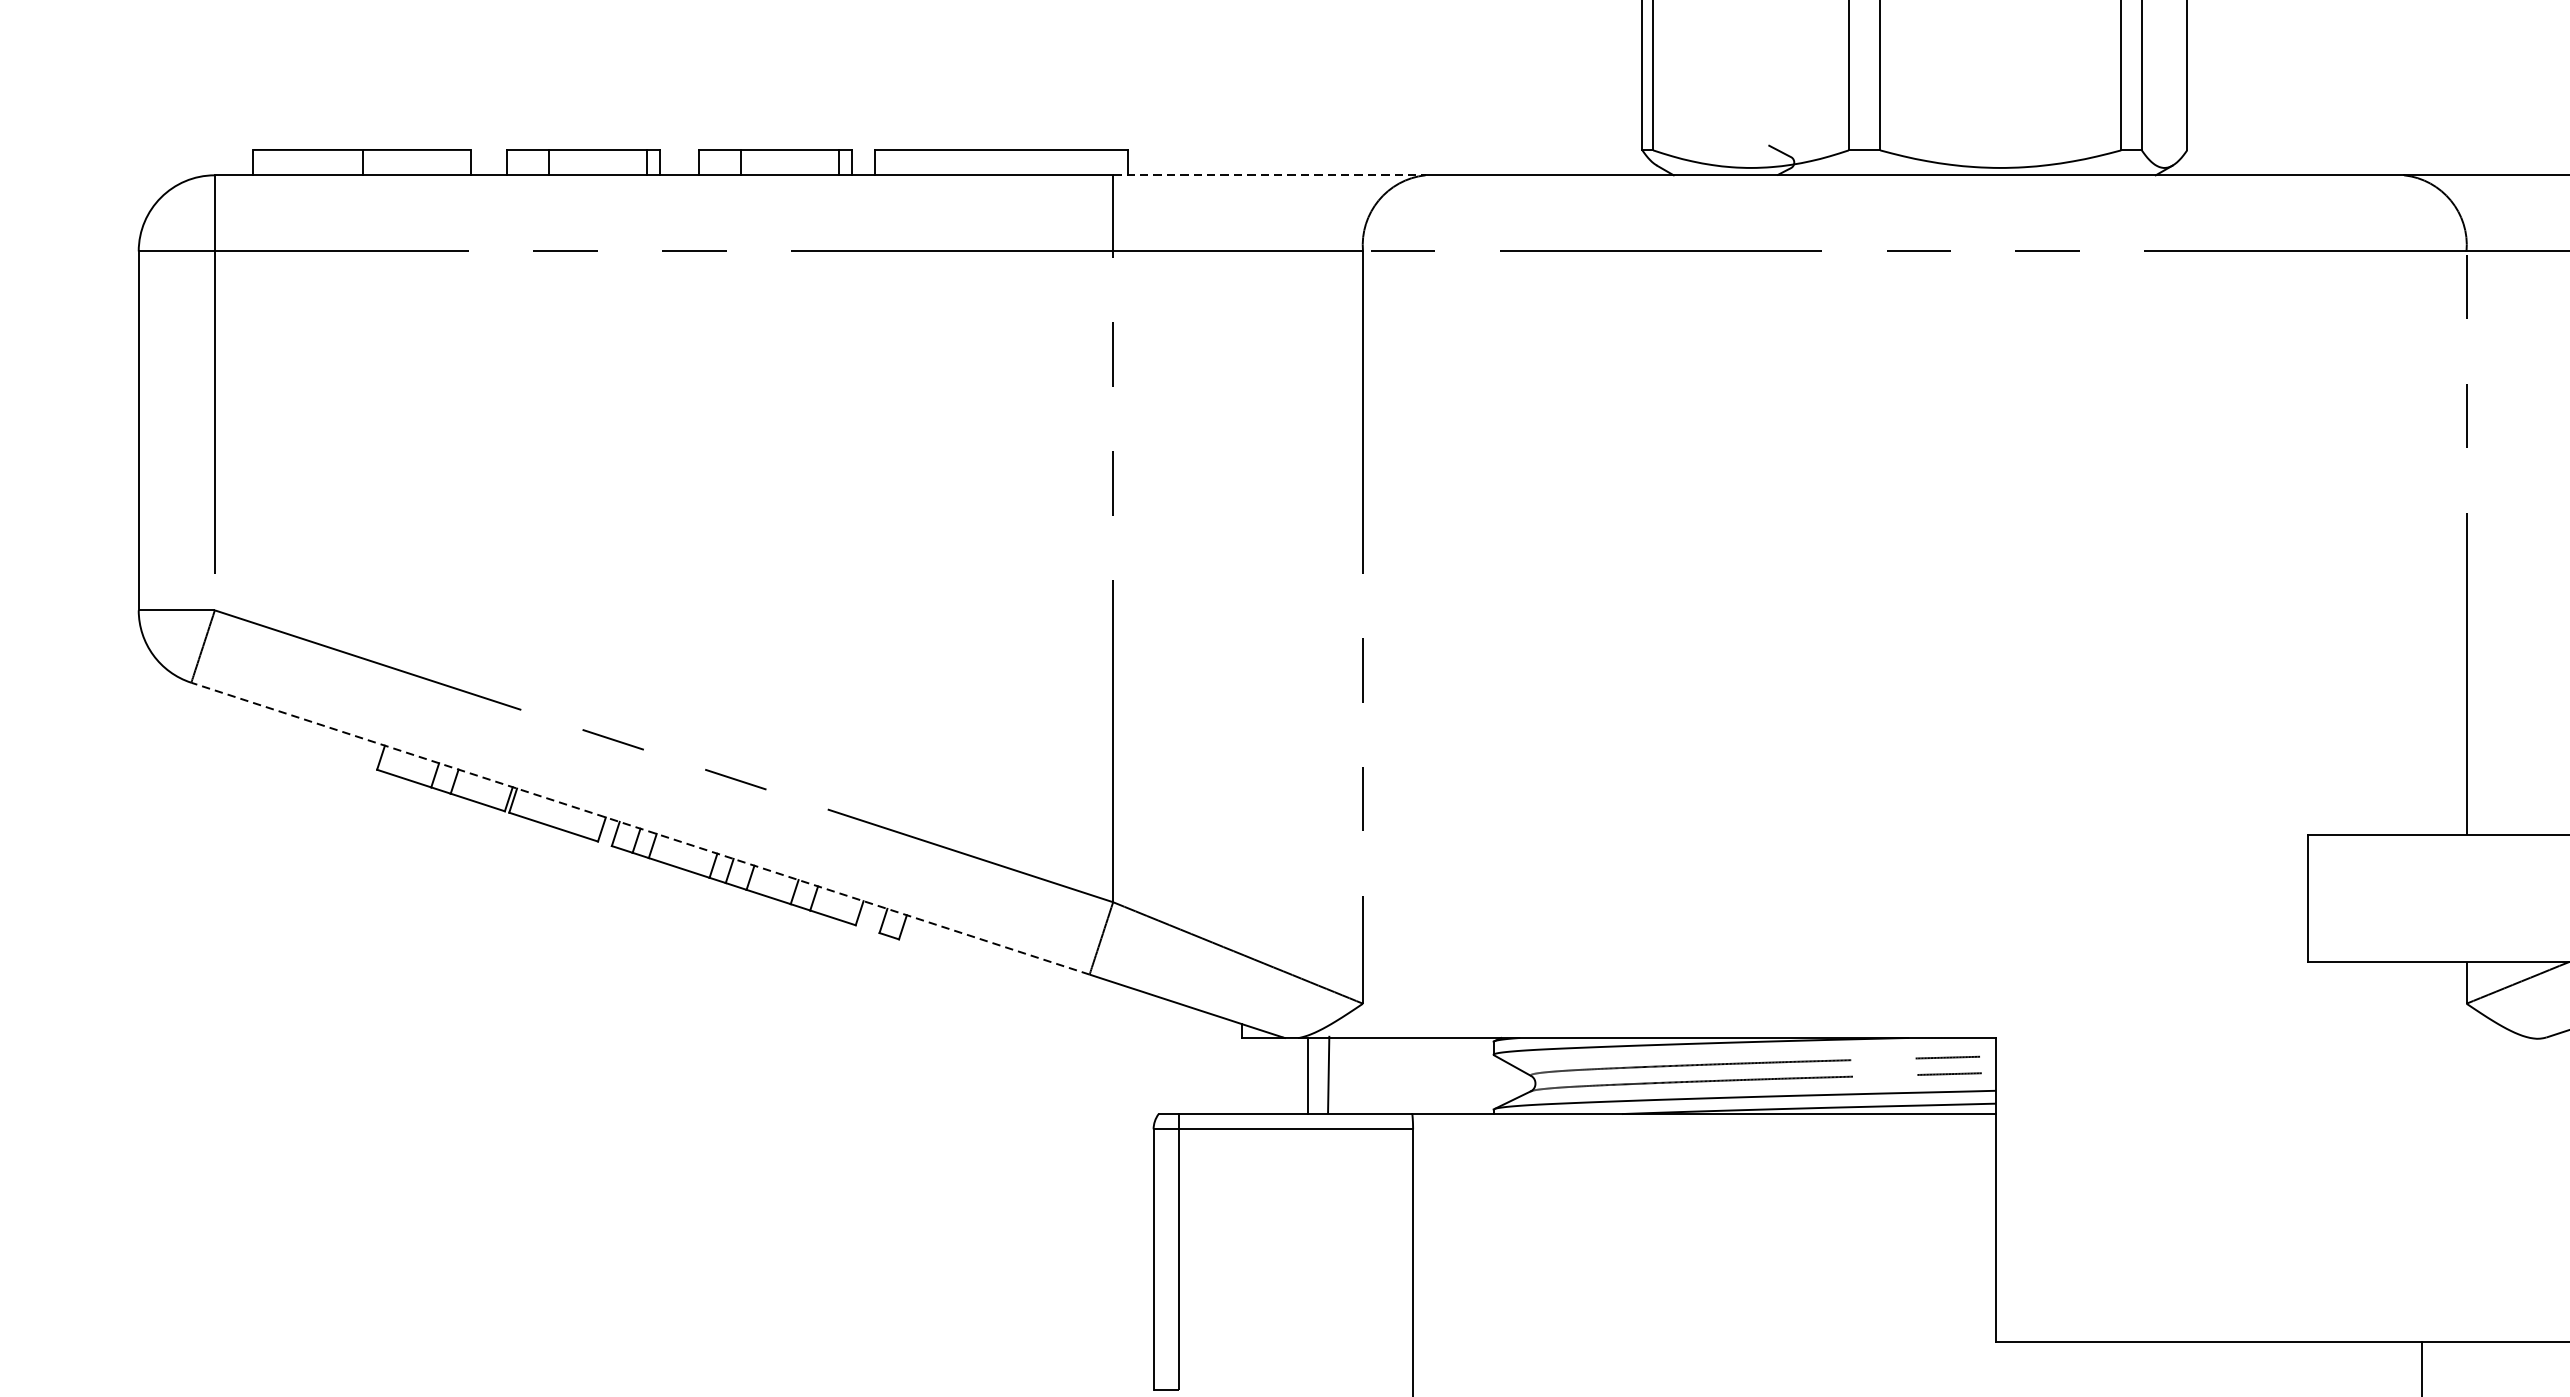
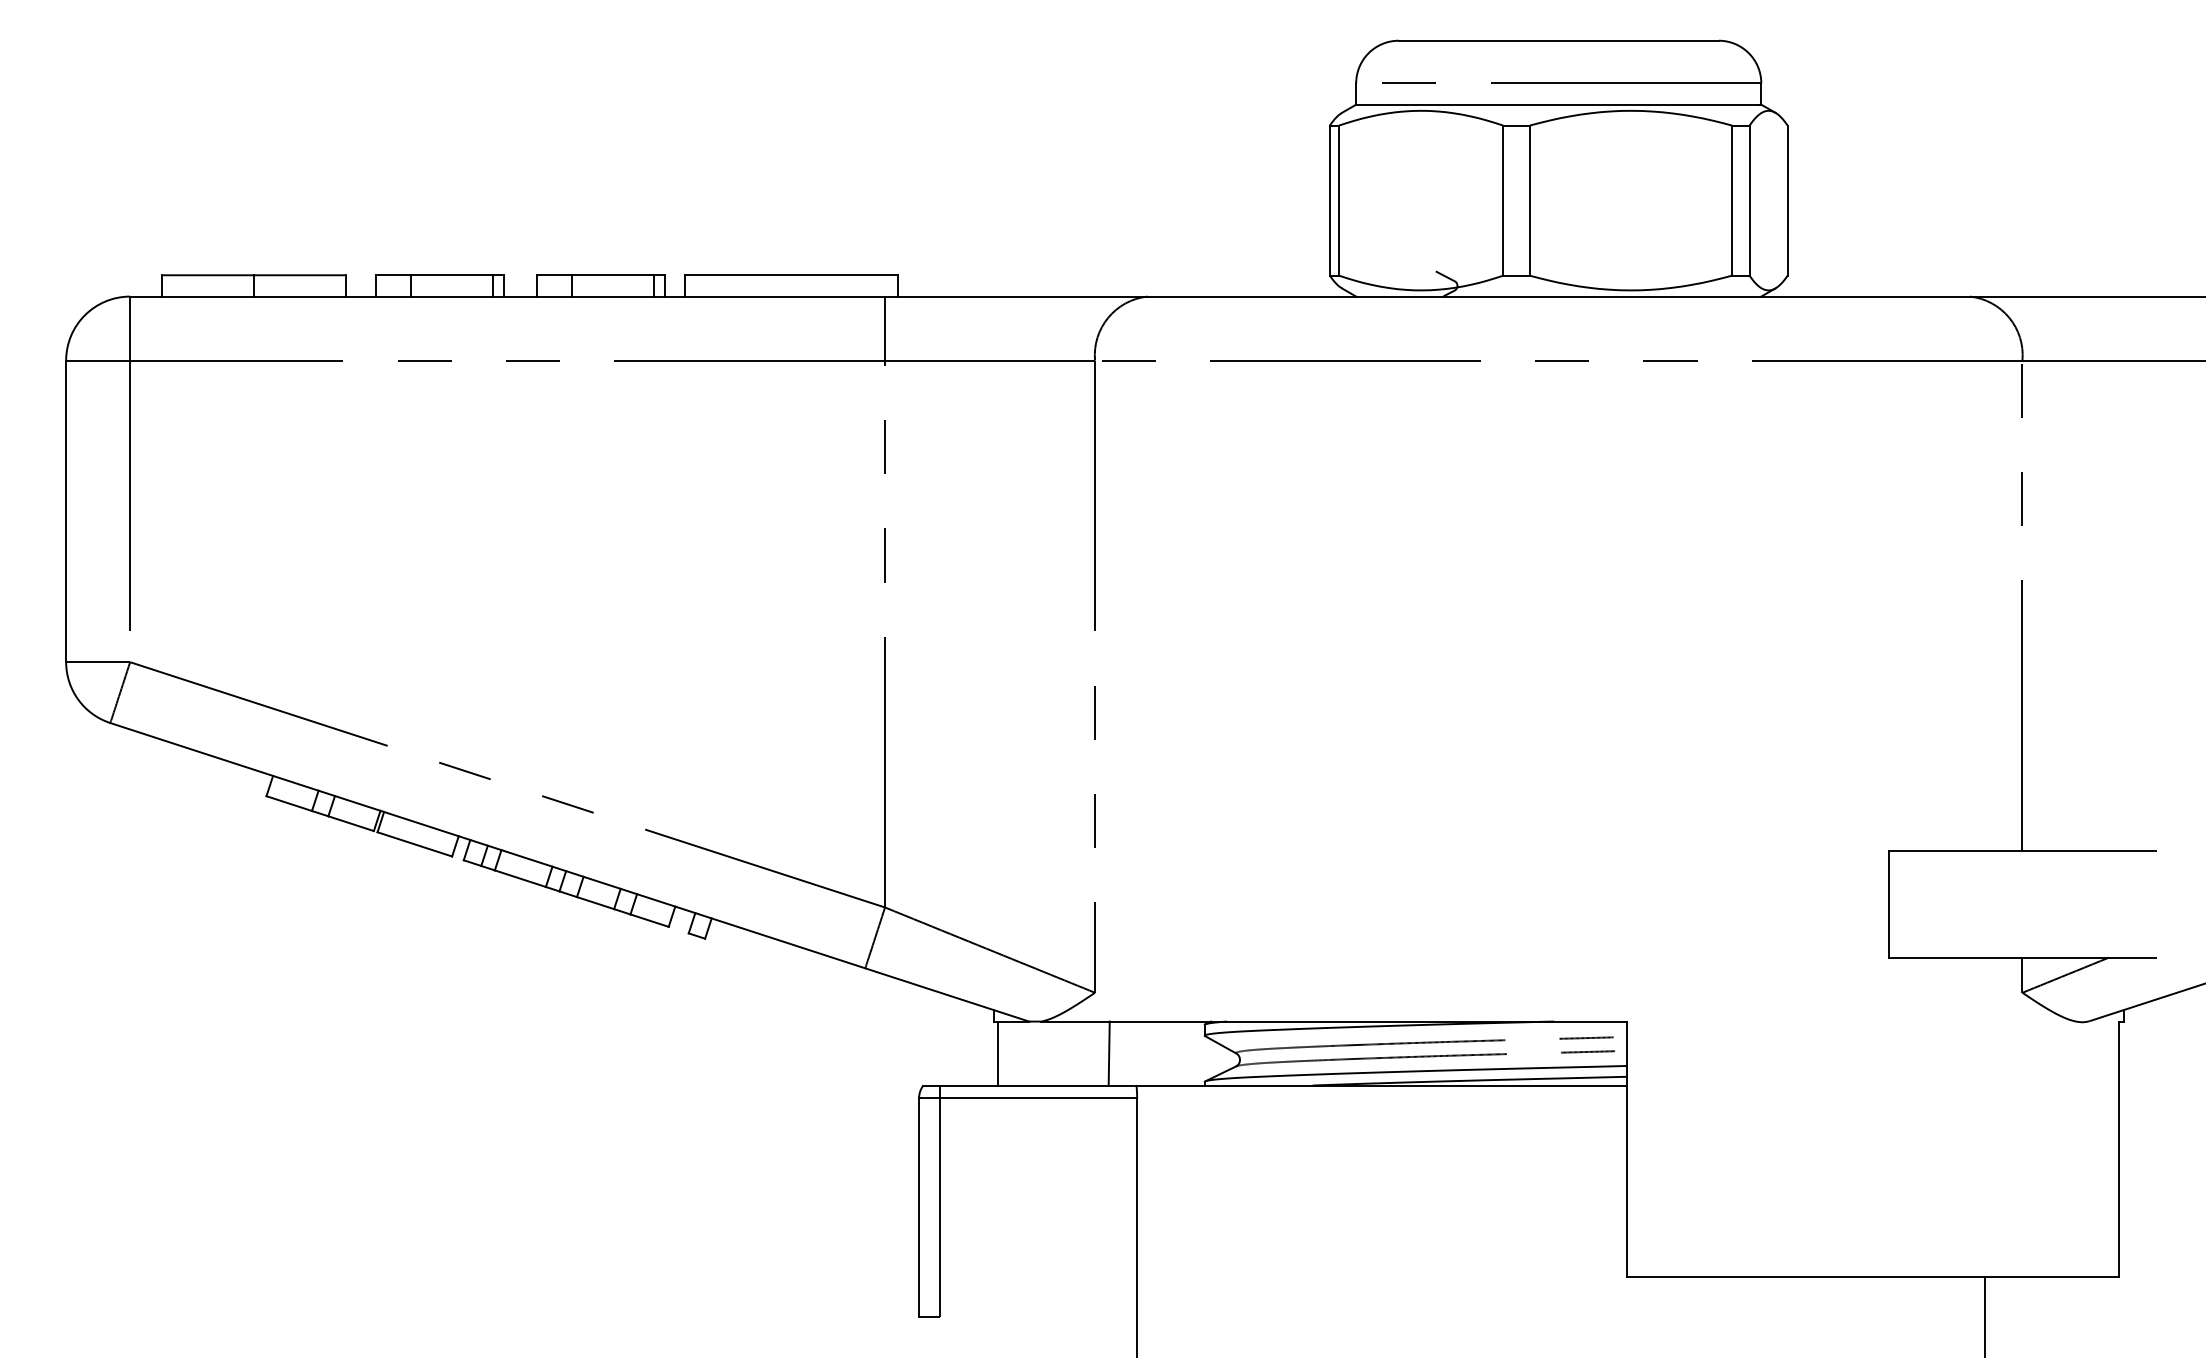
line: (1269, 175) -> (1016, 296), dashed -> solid
line: (640, 828) -> (487, 845), dashed -> solid
line: (1327, 1074) -> (1108, 1053), moved
line: (1307, 1075) -> (997, 1053), moved

